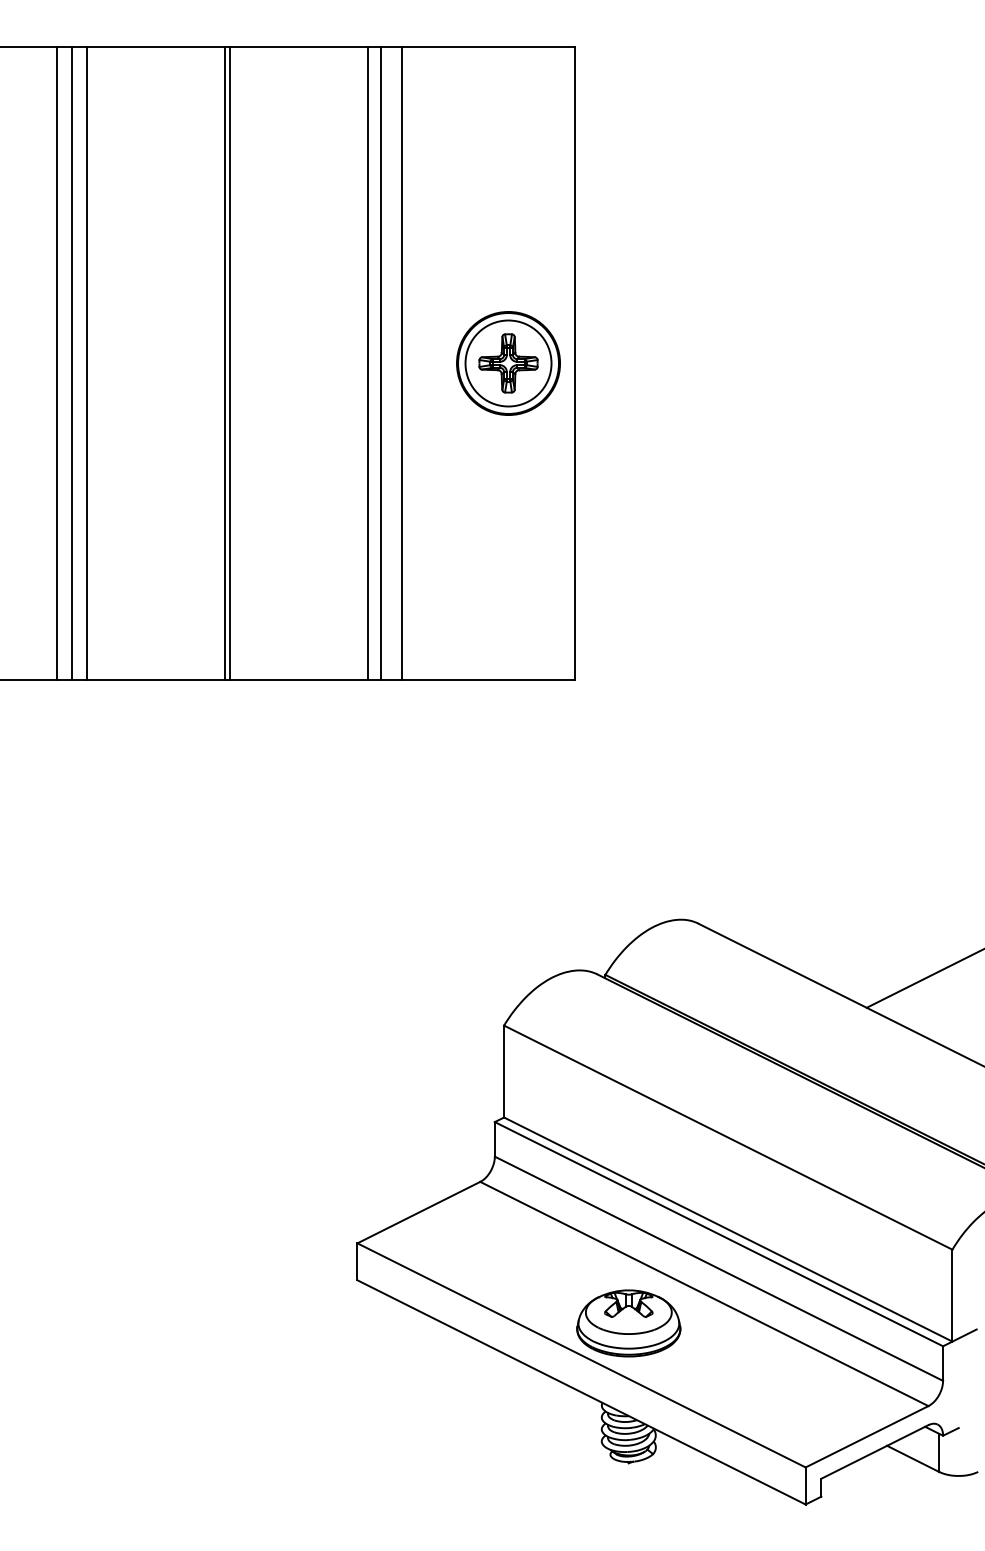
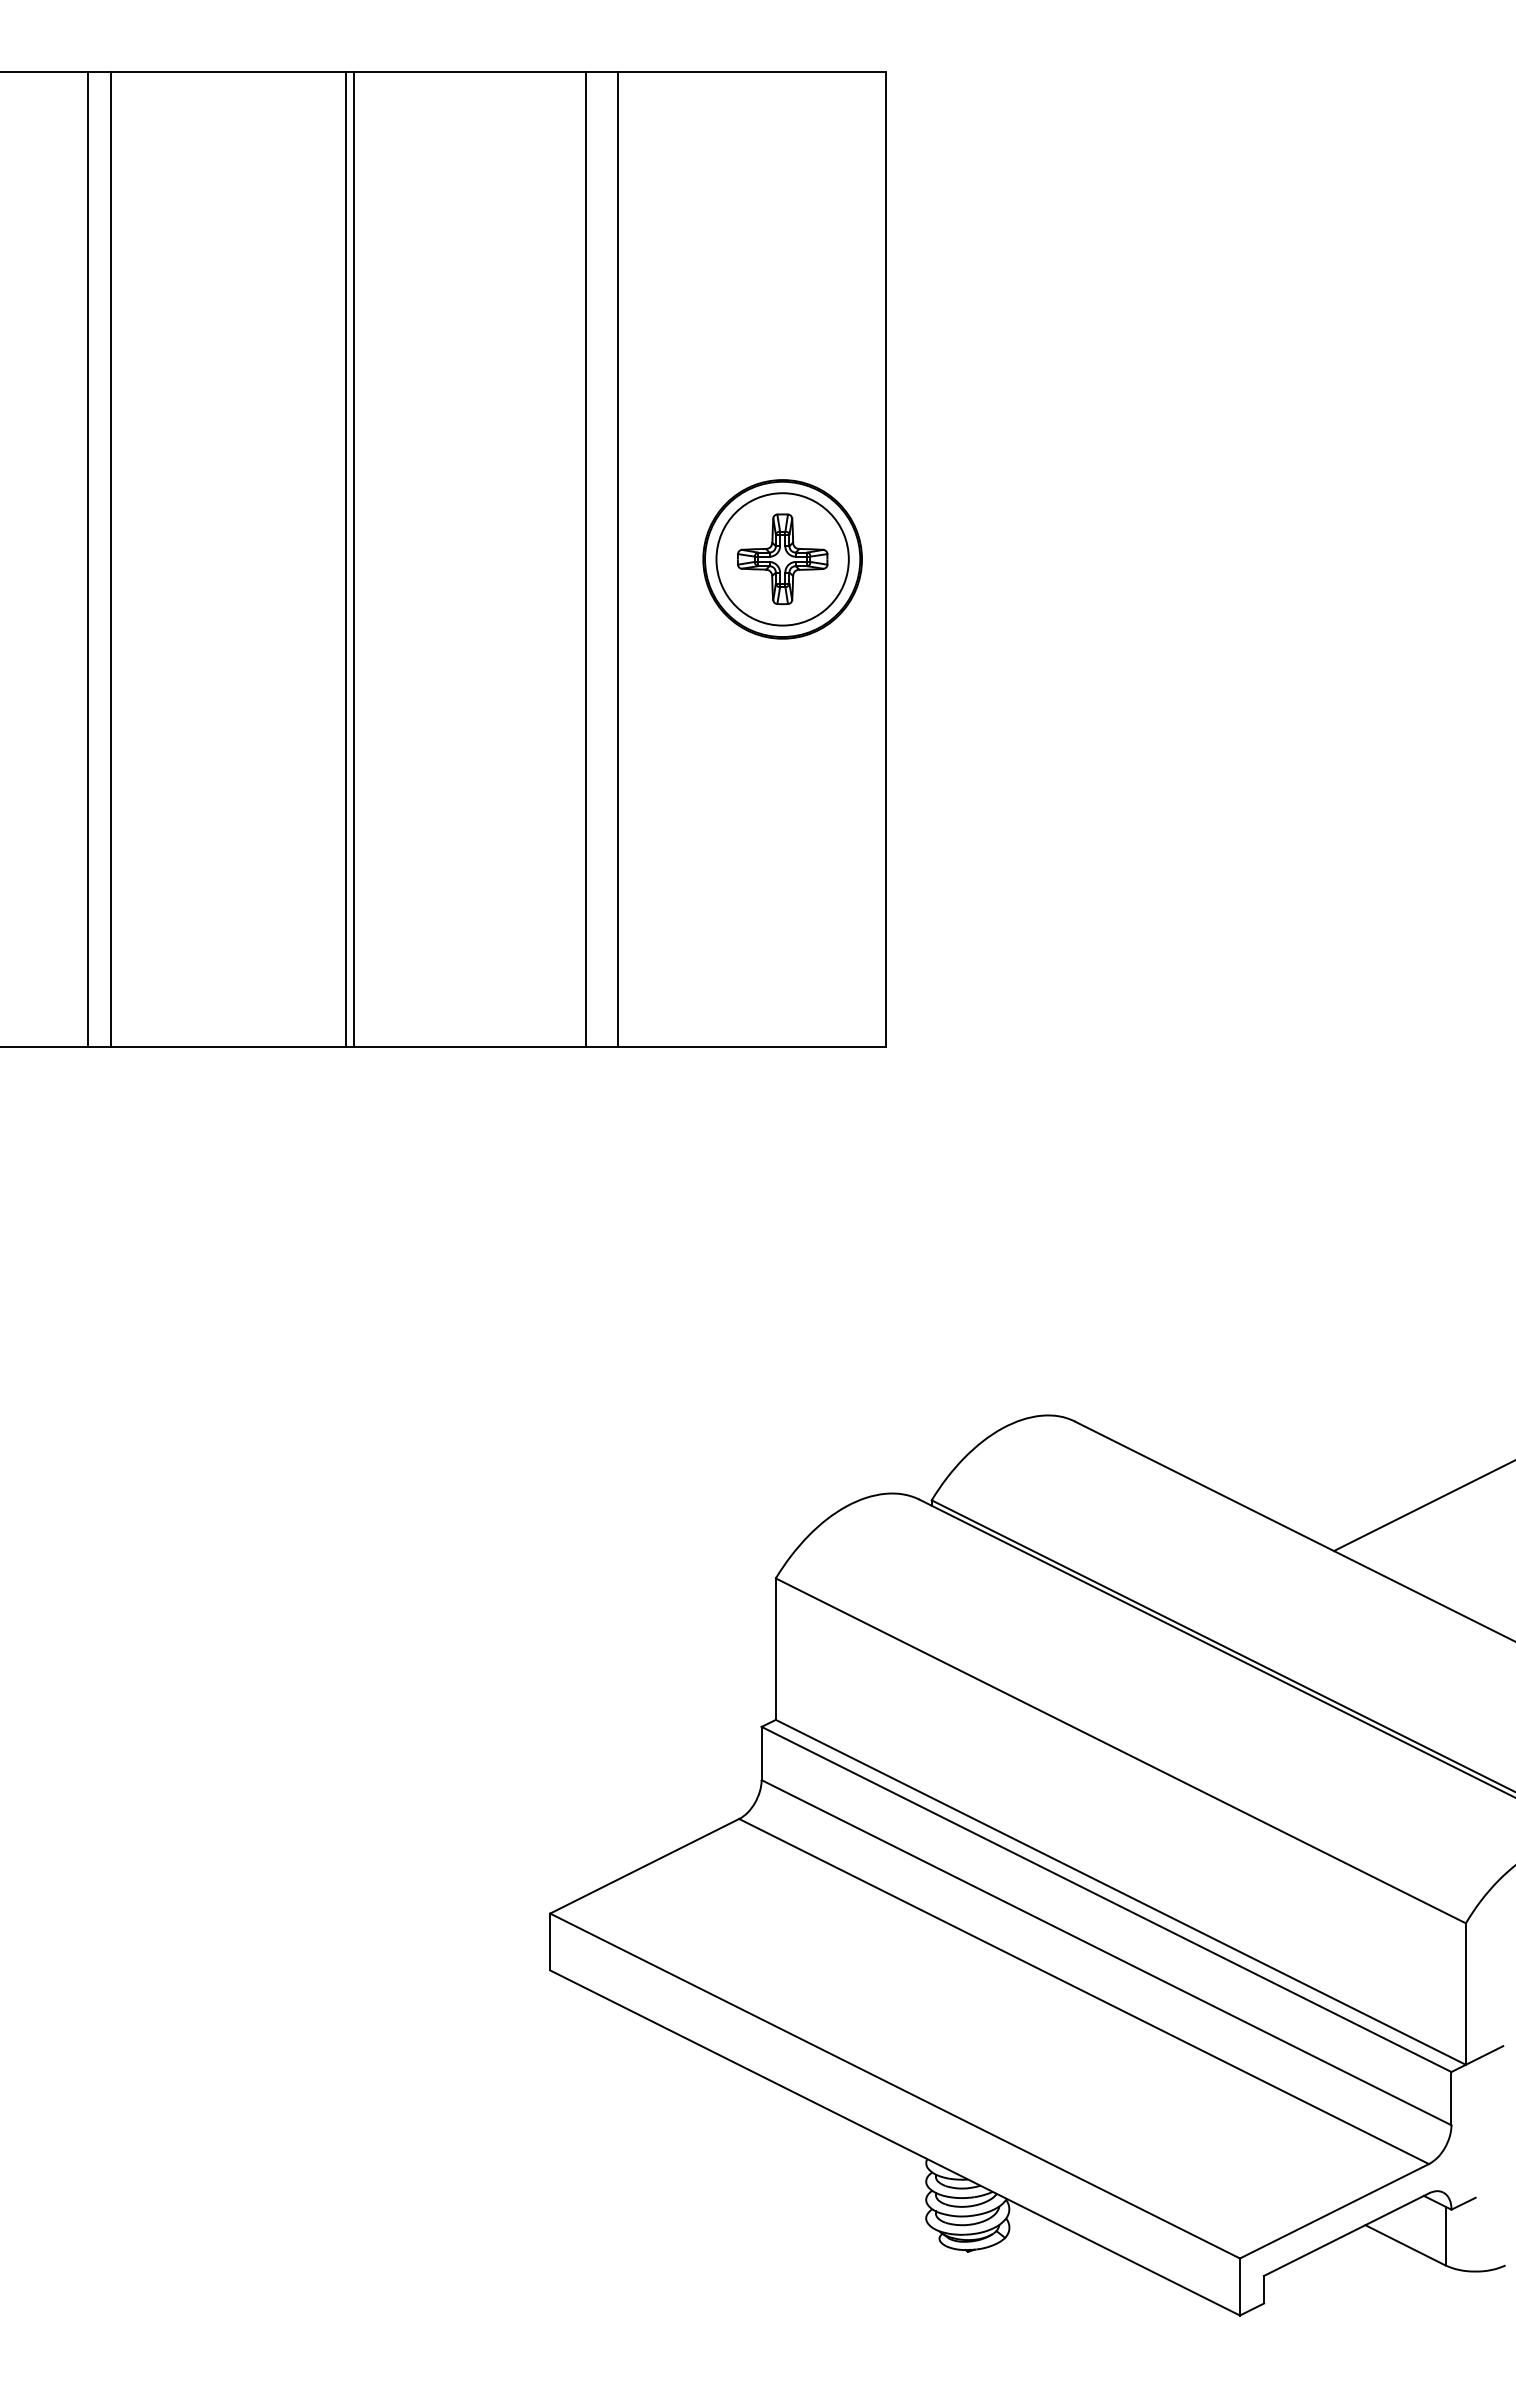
line: (86, 363) -> (133, 559), removed
line: (367, 363) -> (565, 559), removed
part: (628, 1323) -> (967, 2036), removed

